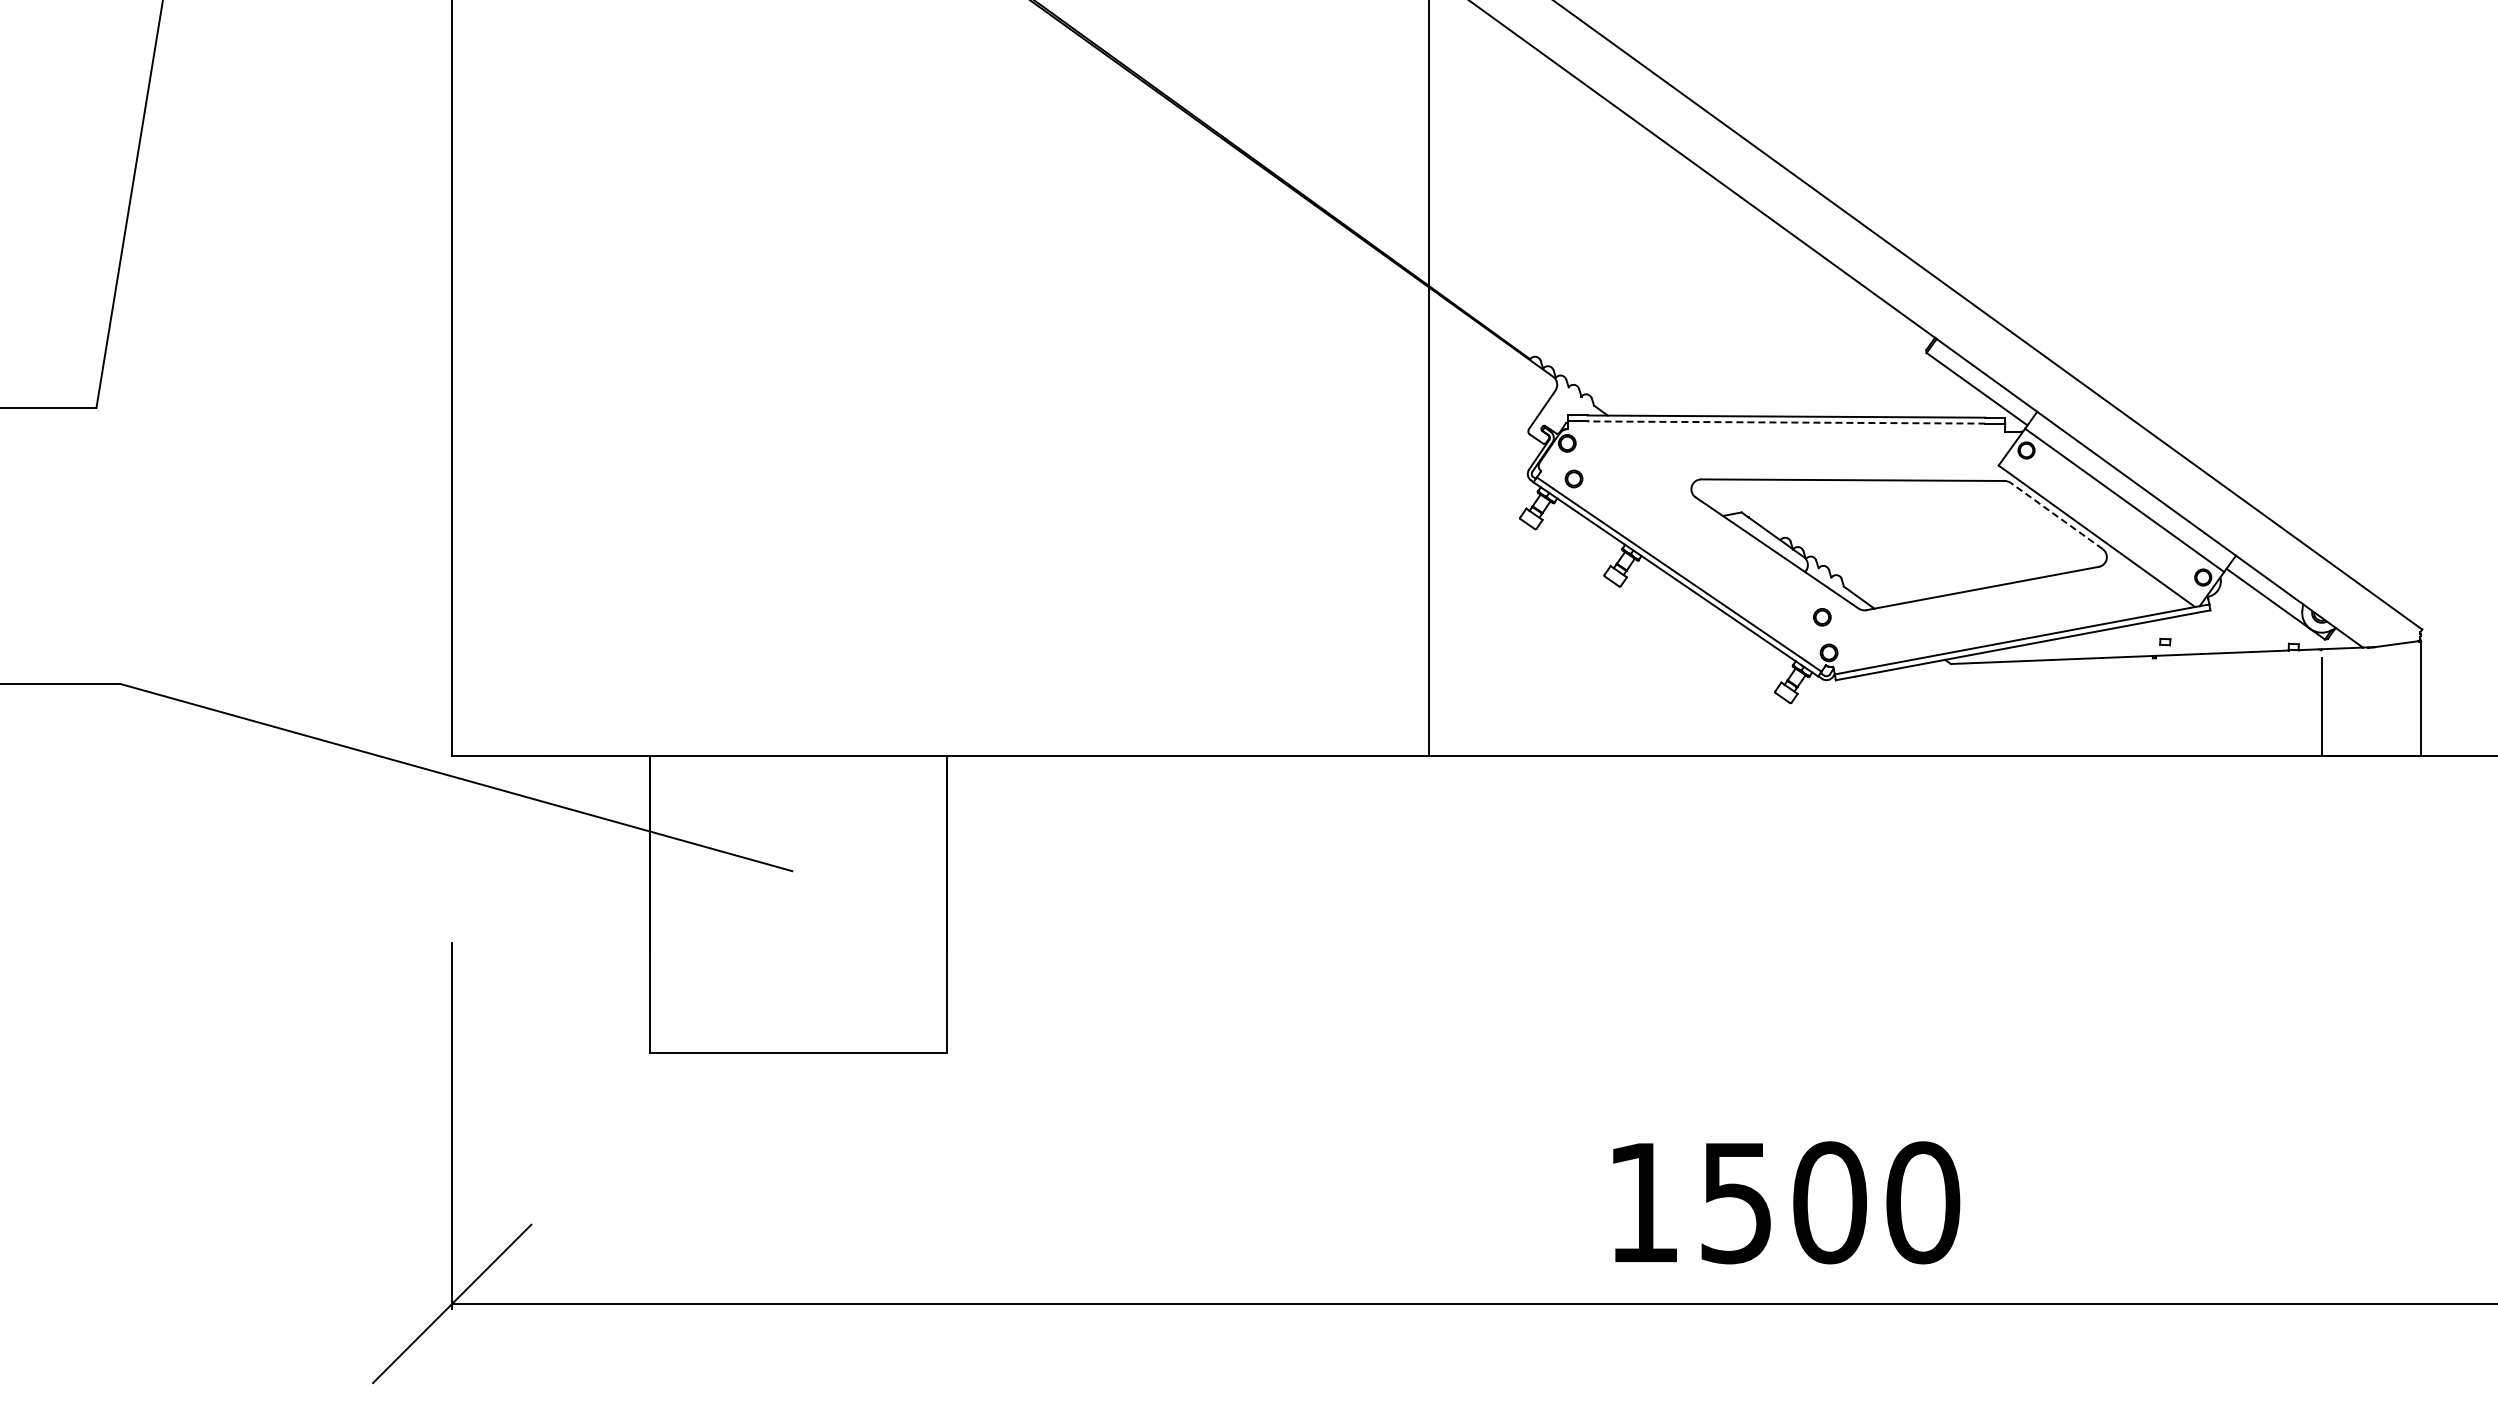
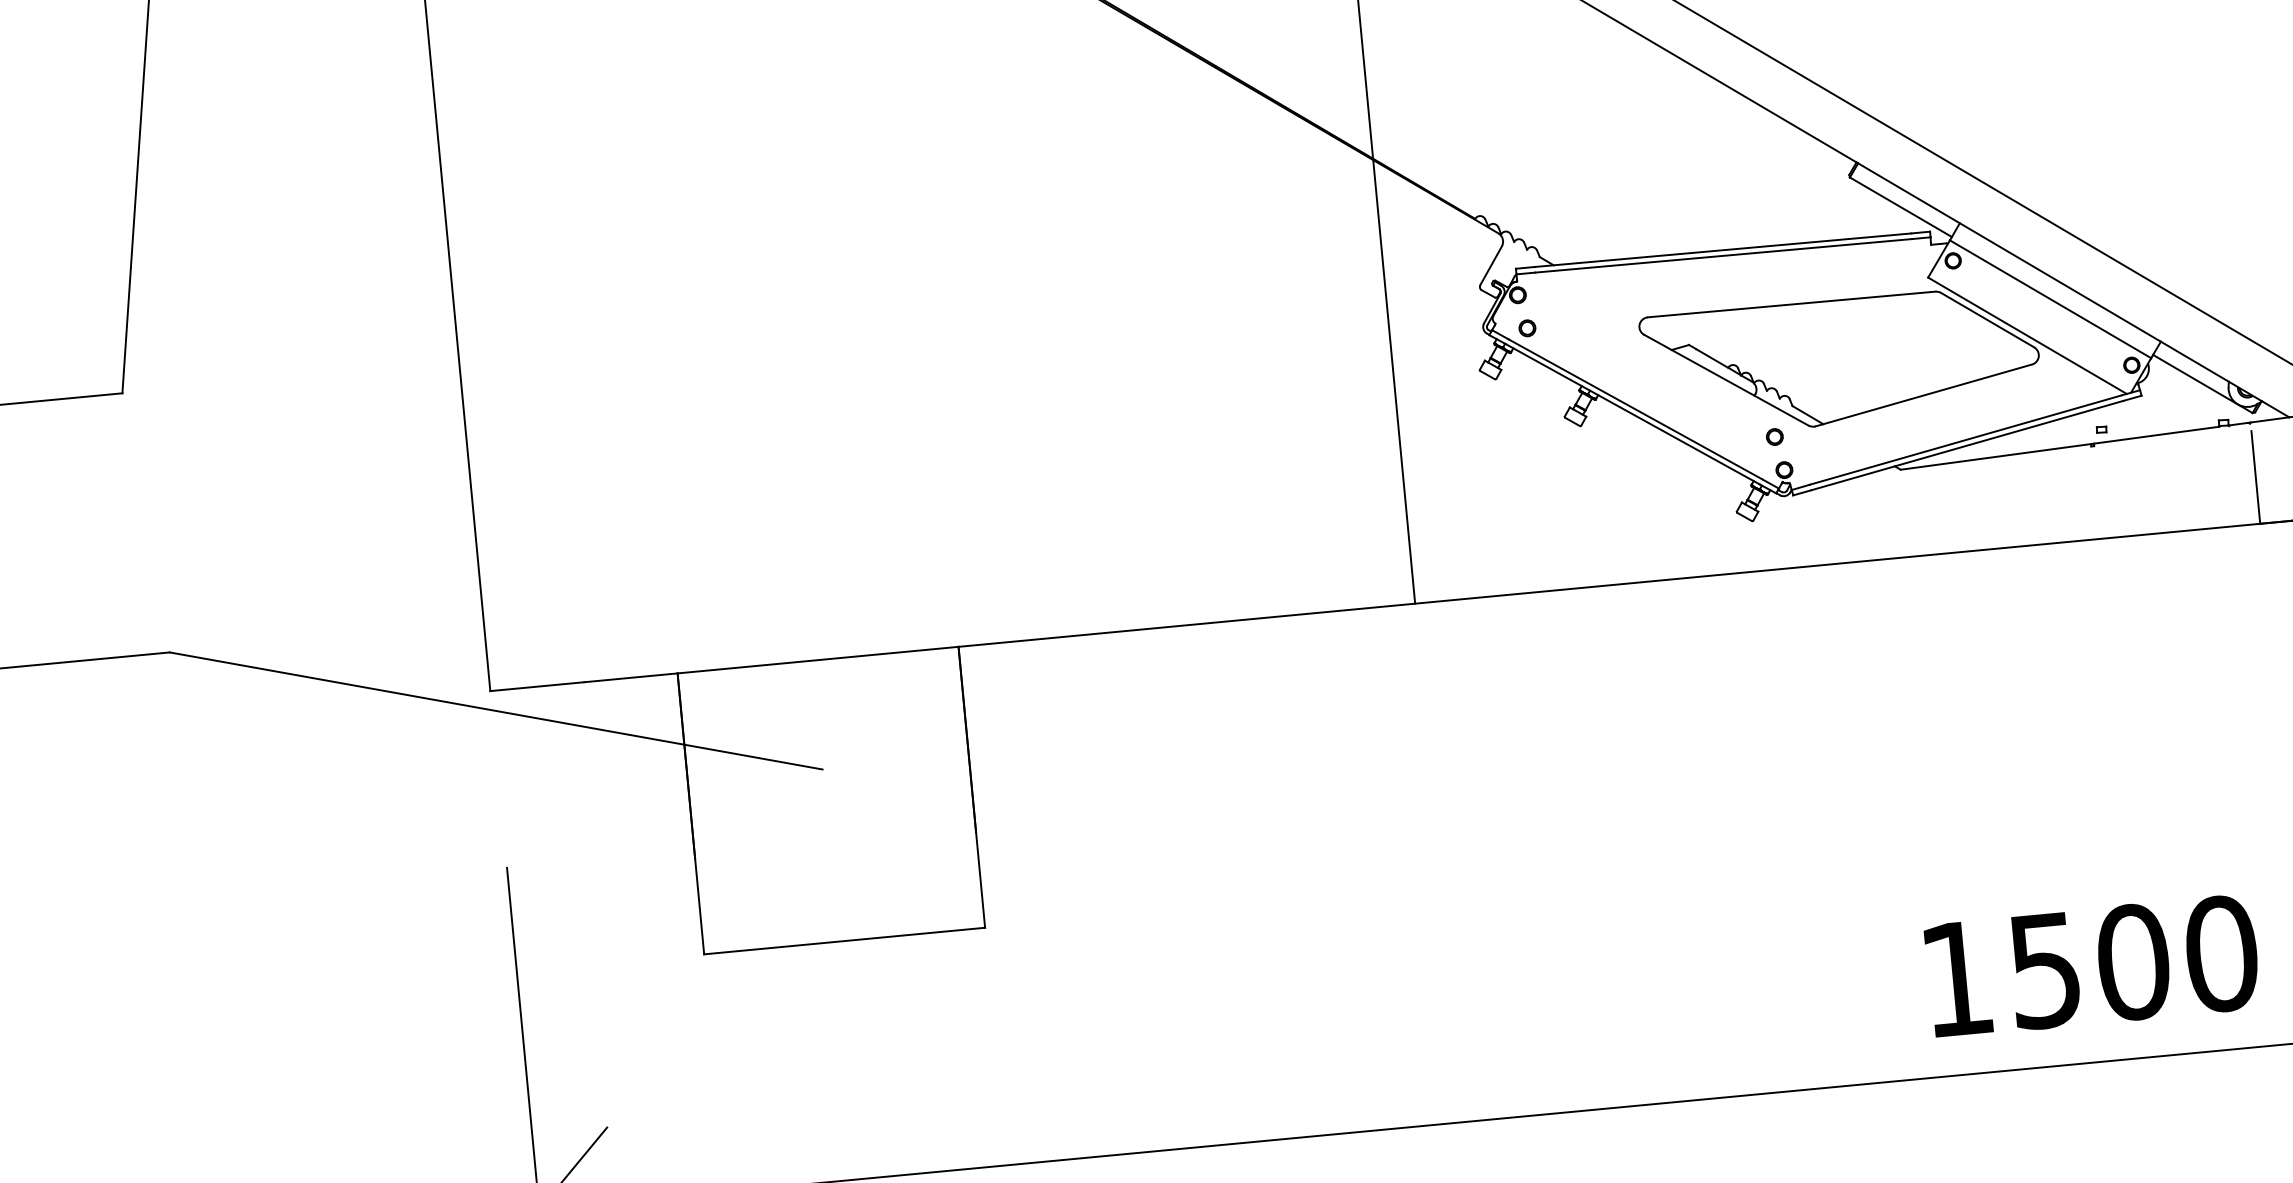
line: (1786, 422) -> (1723, 255), dashed -> solid
line: (2056, 515) -> (1987, 319), dashed -> solid
text: (1786, 1202) -> (2092, 965), moved

